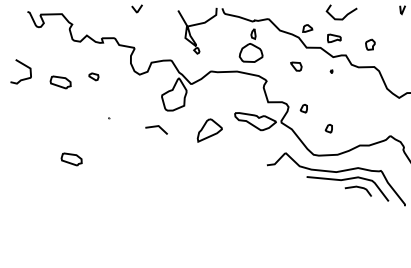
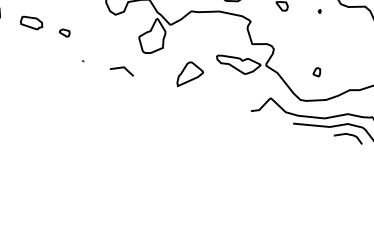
part: (93, 76) -> (64, 32), moved
part: (303, 108) -> (289, 50), removed
line: (156, 127) -> (121, 68), moved
part: (71, 159) -> (43, 105), removed

